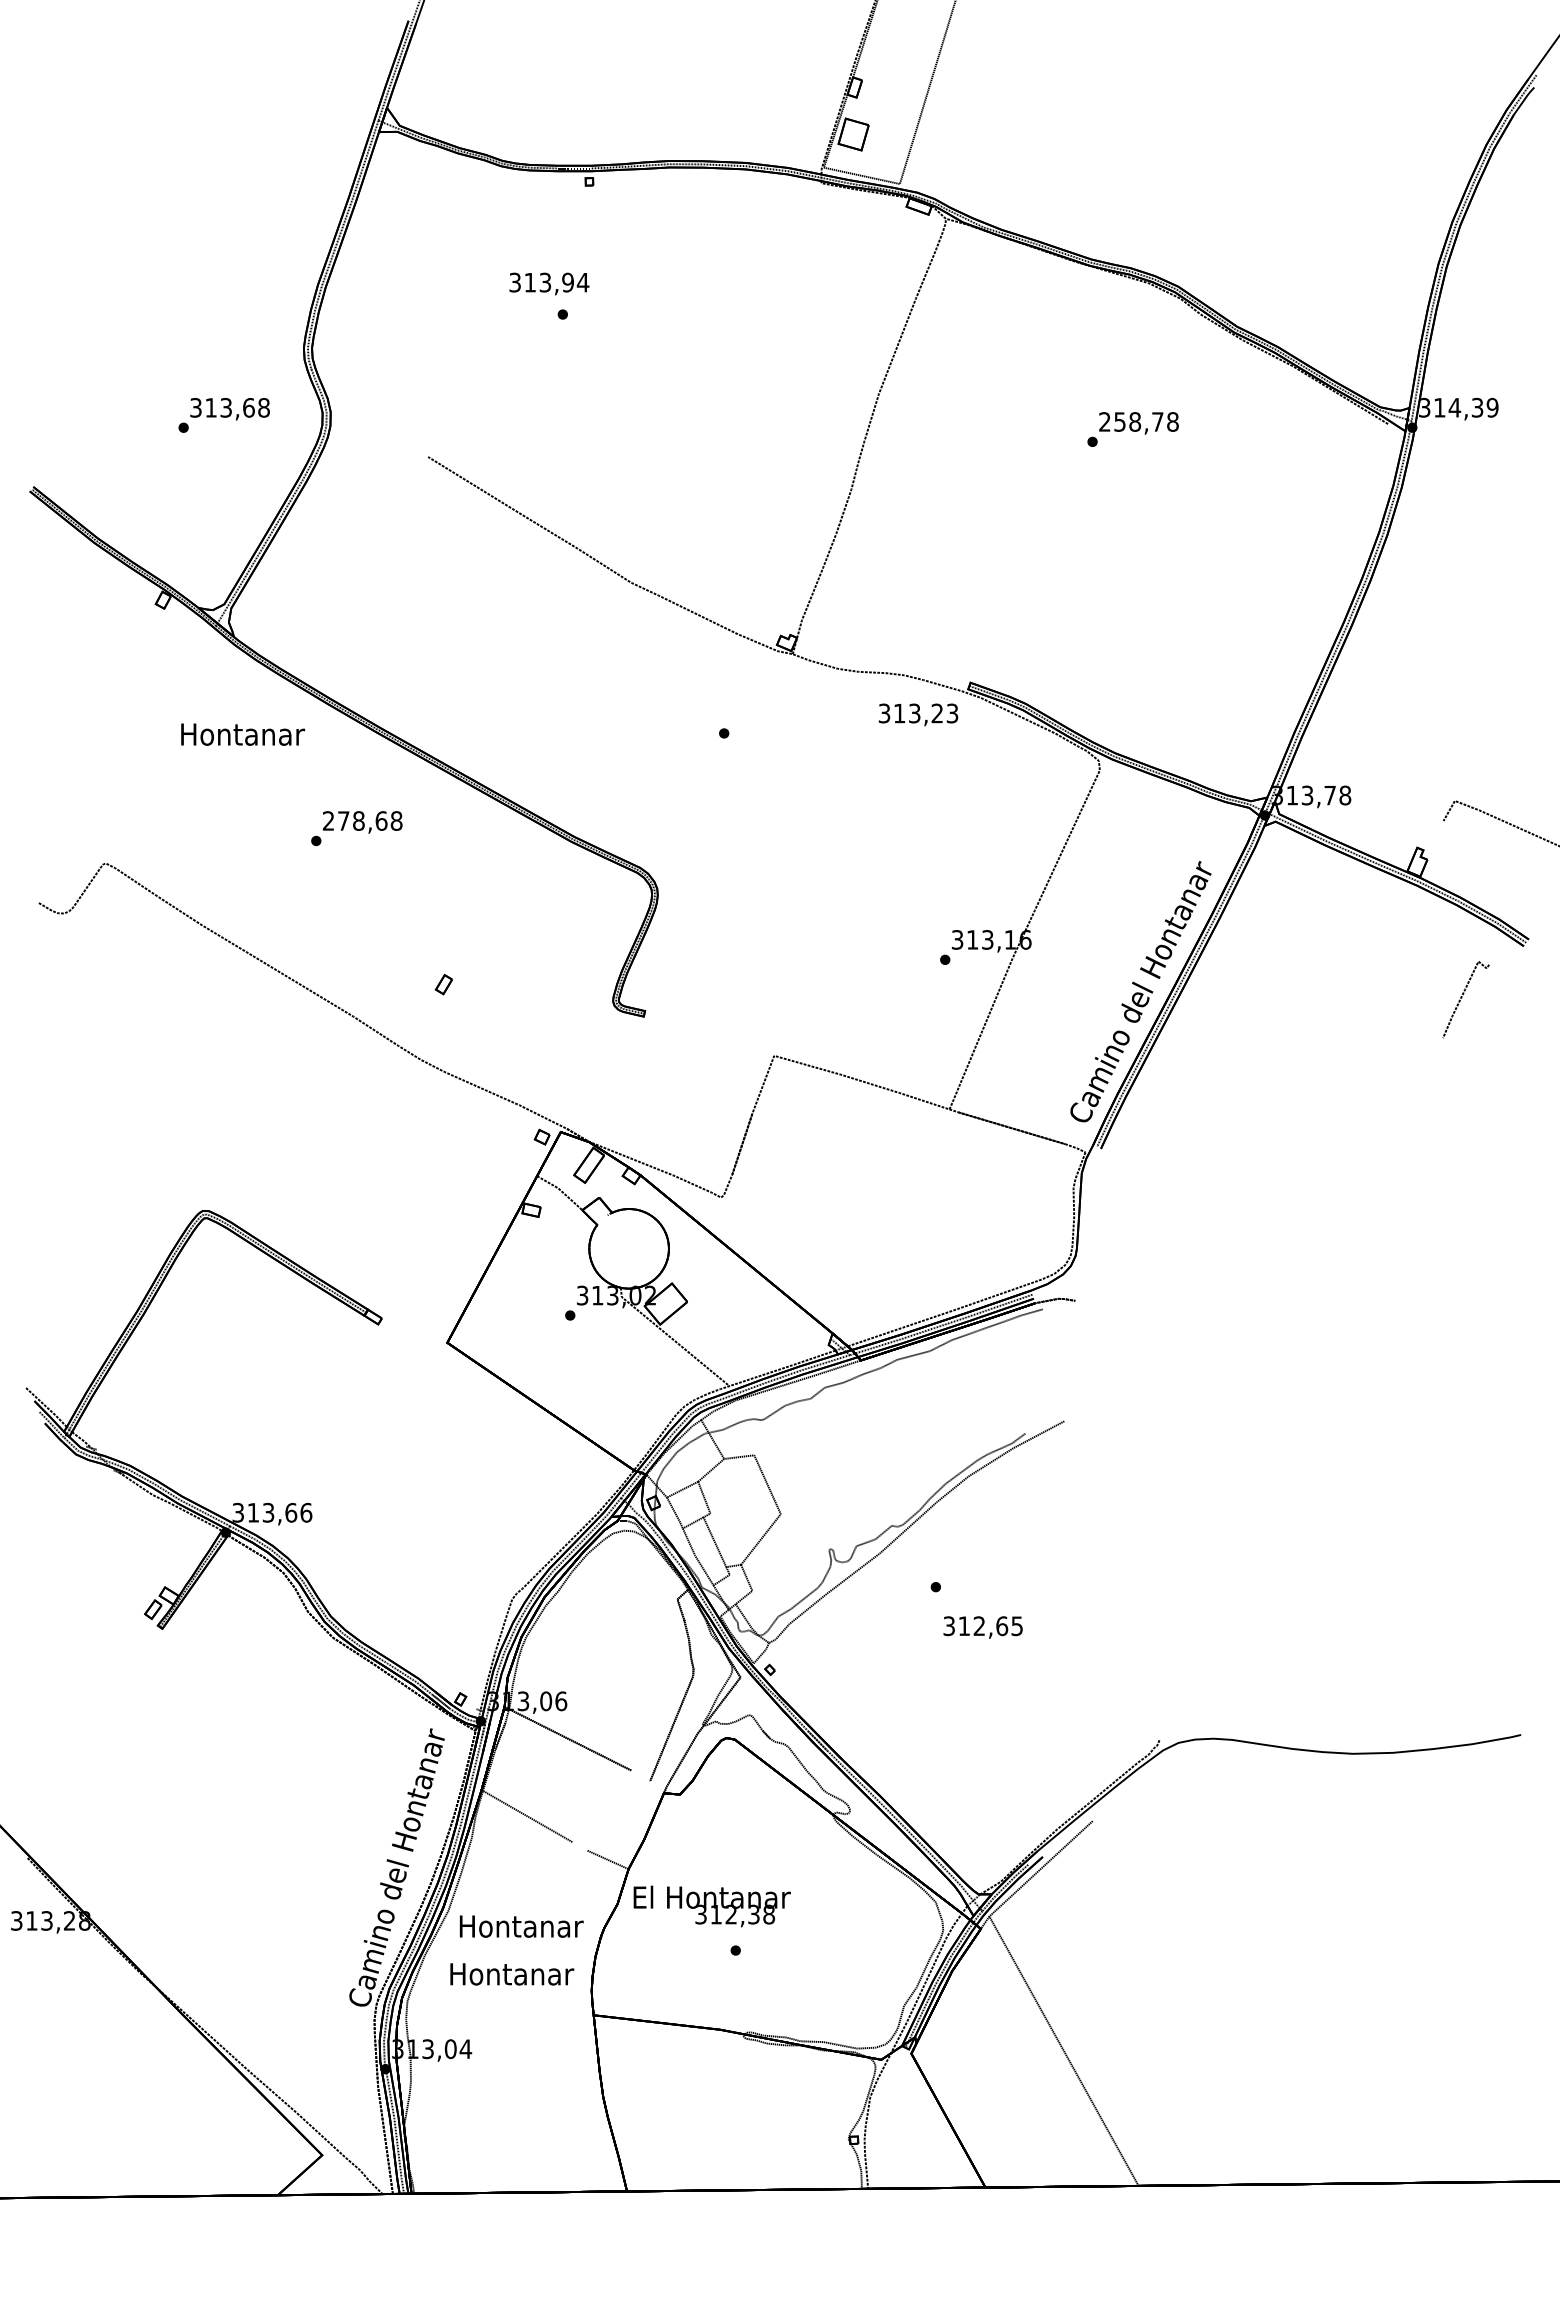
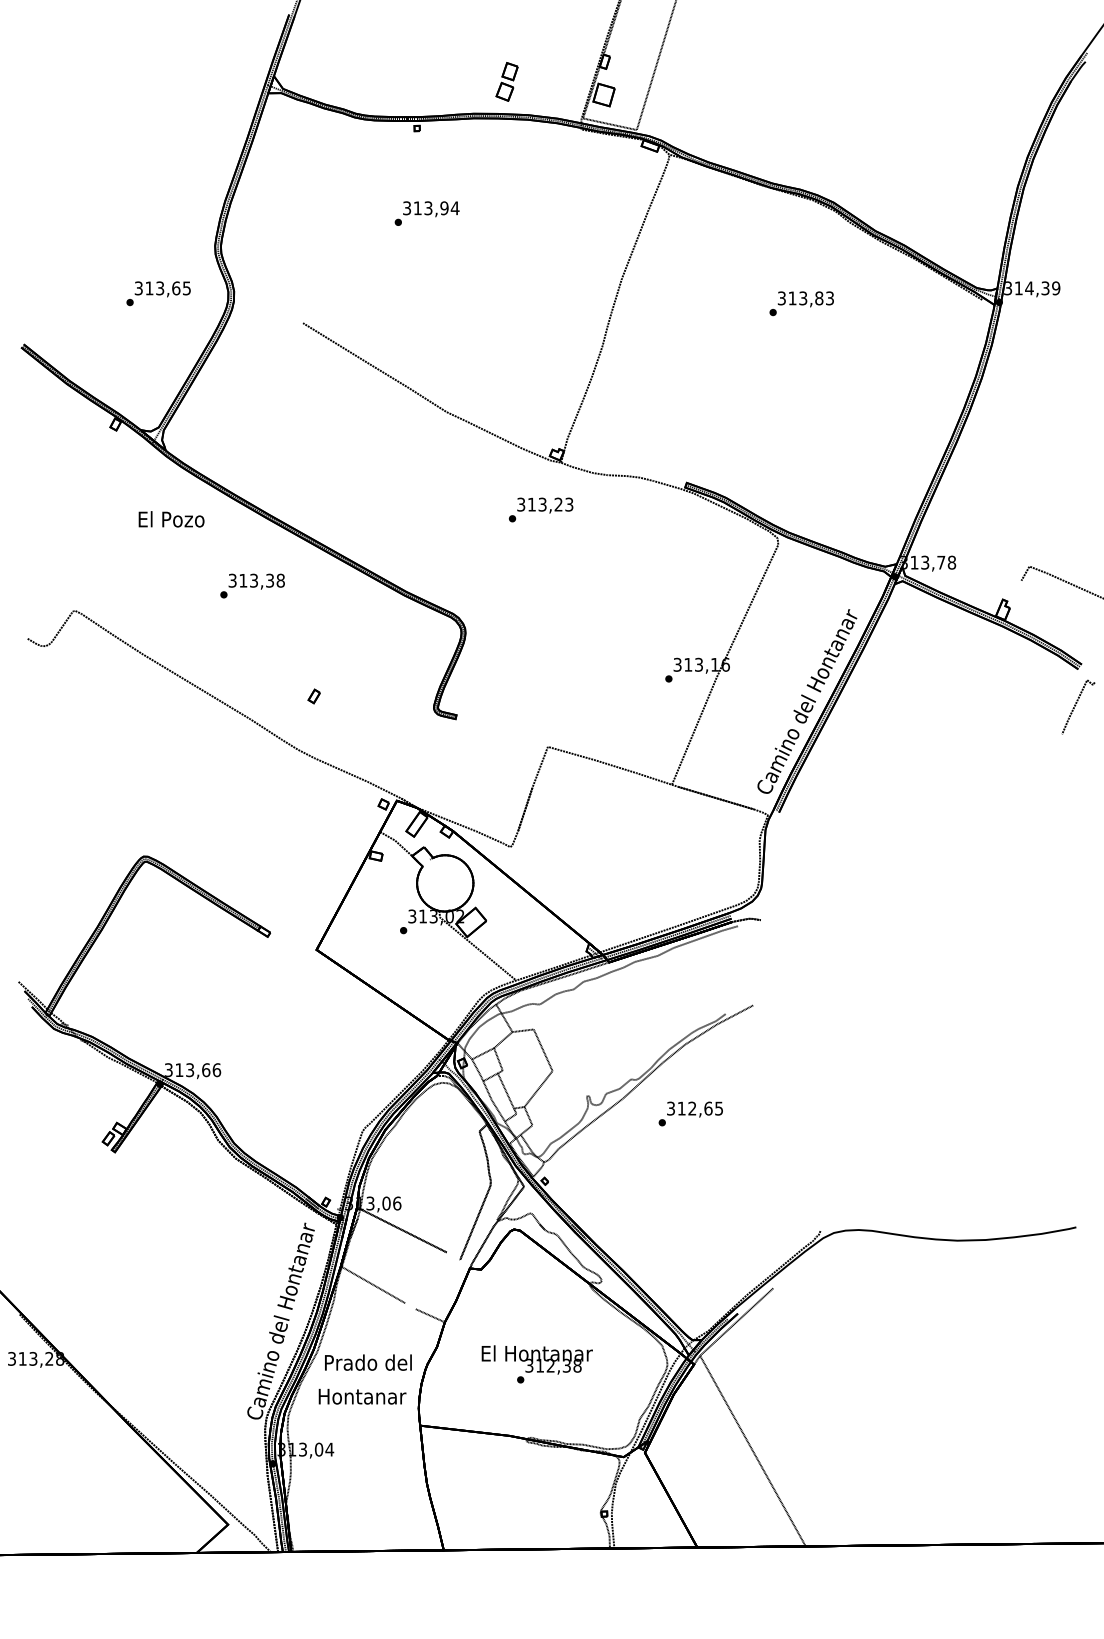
part: (716, 115) -> (507, 81), added
text: (549, 283) -> (431, 208), moved
text: (263, 407) -> (186, 288), 313,68 -> 313,65
text: (1138, 421) -> (805, 298), 258,78 -> 313,83
text: (918, 714) -> (545, 505), moved
text: (243, 733) -> (172, 518), Hontanar -> El Pozo
text: (355, 820) -> (251, 580), 278,68 -> 313,38
curve: (1462, 997) -> (1075, 705), moved
text: (982, 1627) -> (694, 1109), moved
text: (711, 1906) -> (536, 1360), moved
text: (521, 1925) -> (369, 1362), Hontanar -> Prado del

